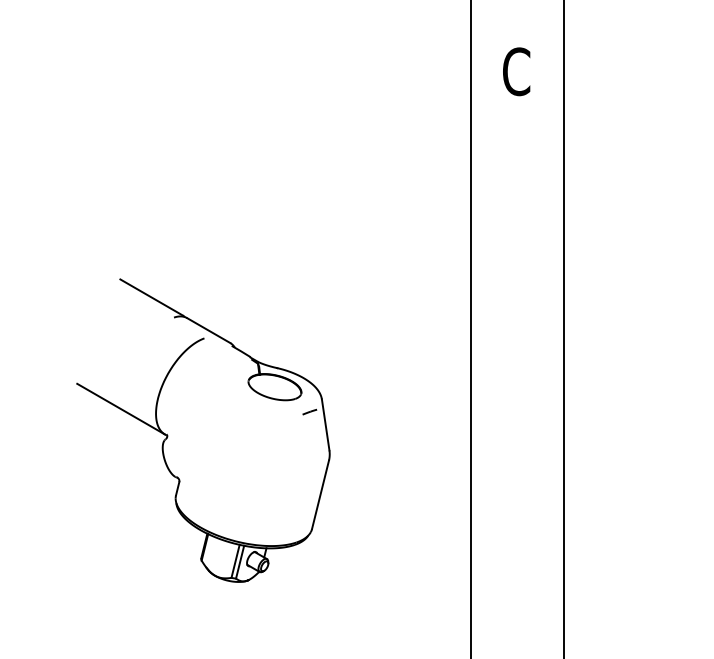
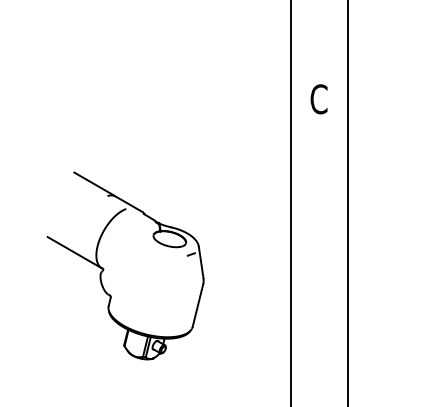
text: (515, 72) -> (318, 99), moved

